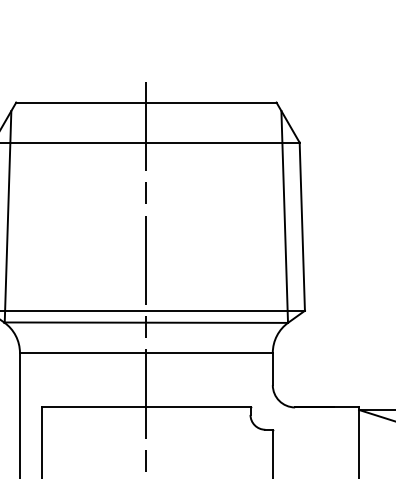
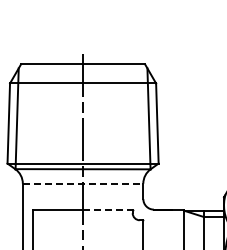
line: (147, 352) -> (83, 183), solid -> dashed
line: (197, 407) -> (107, 209), solid -> dashed

